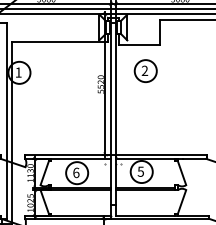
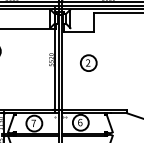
part: (145, 70) -> (88, 62), moved
text: (140, 171) -> (79, 122), 5 -> 6
text: (76, 172) -> (33, 123), 6 -> 7

